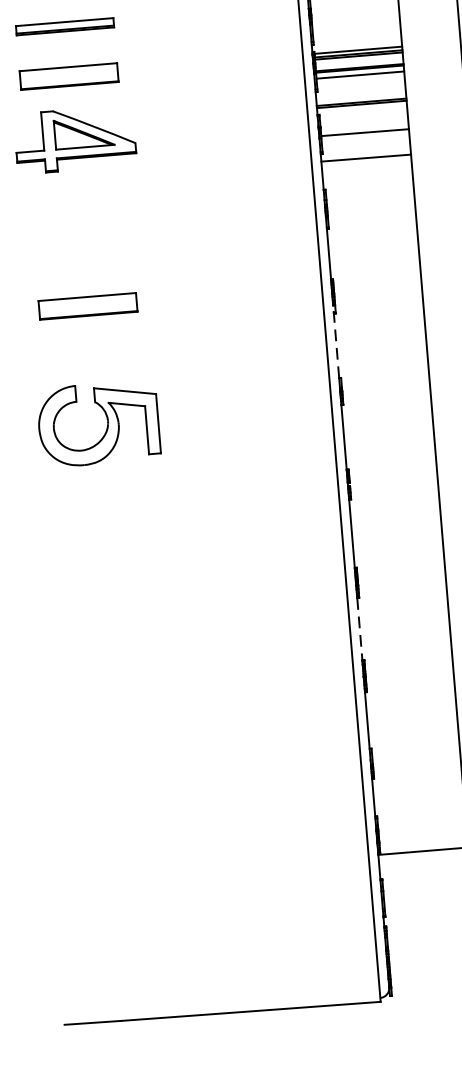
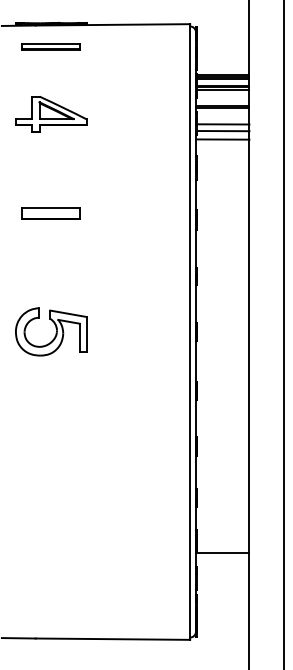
part: (68, 76) -> (50, 76), removed
line: (366, 144) -> (223, 131), added
line: (335, 341) -> (195, 246), dashed -> solid
part: (98, 423) -> (51, 331), moved
line: (359, 631) -> (195, 419), dashed -> solid

